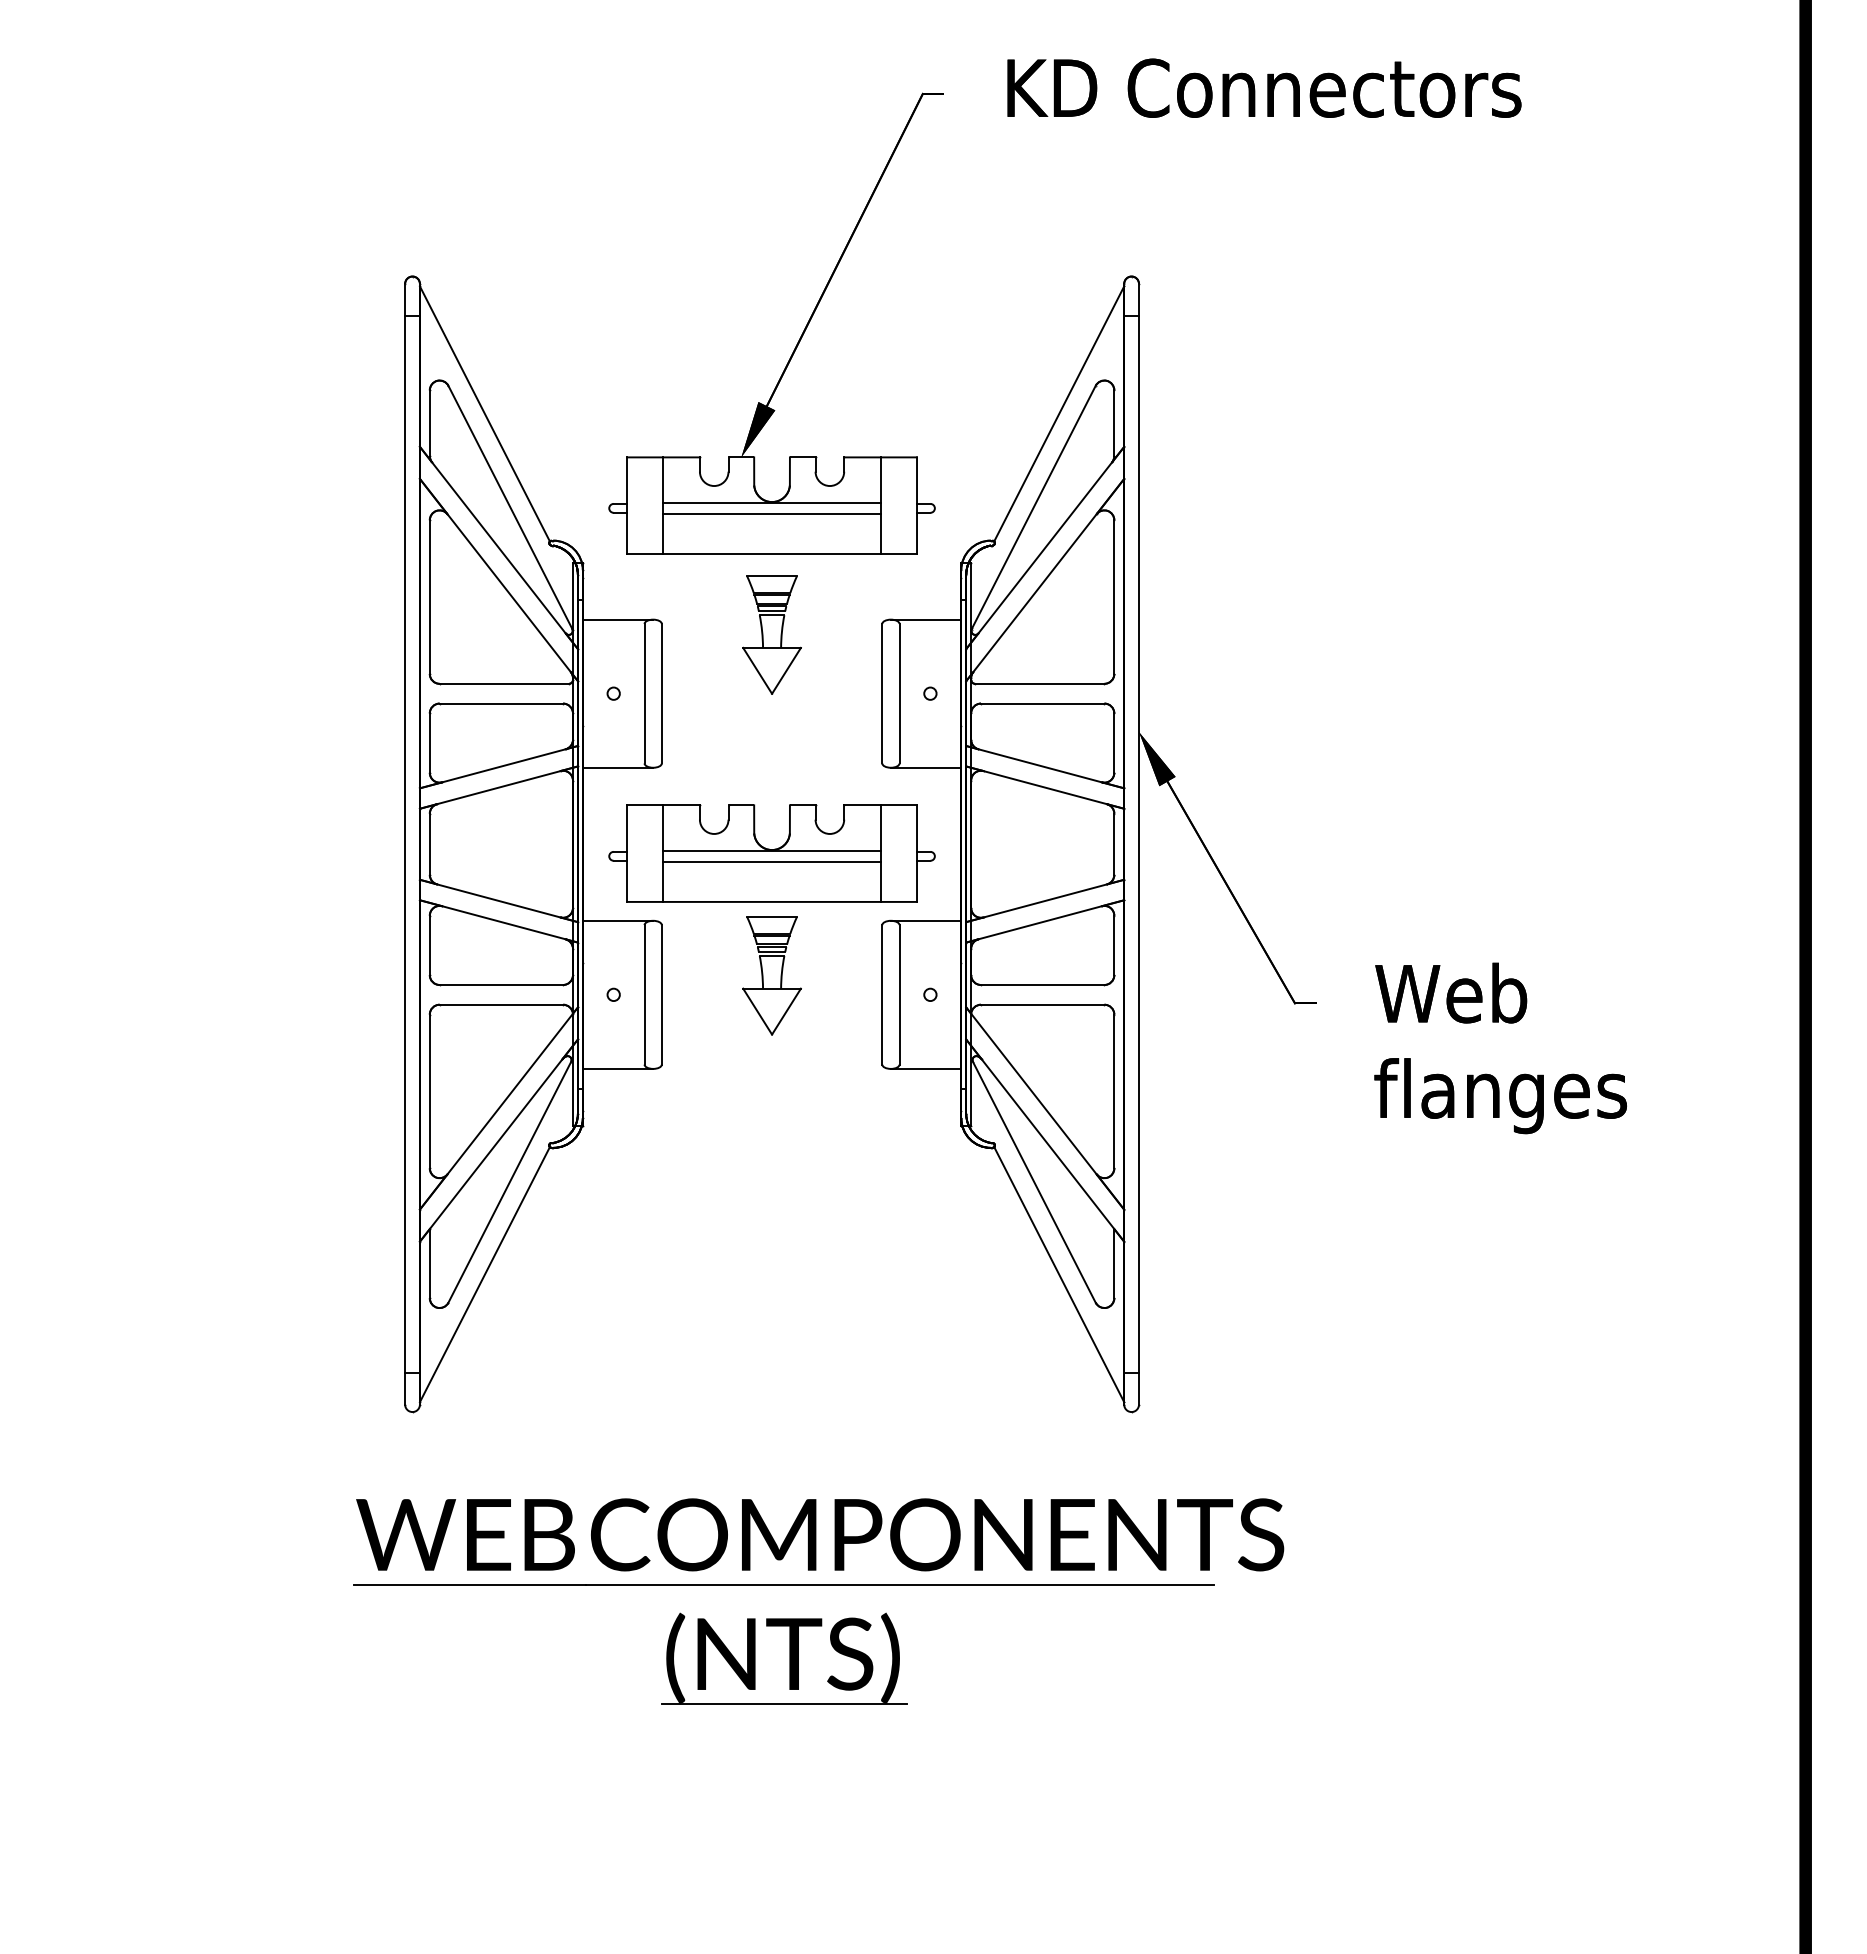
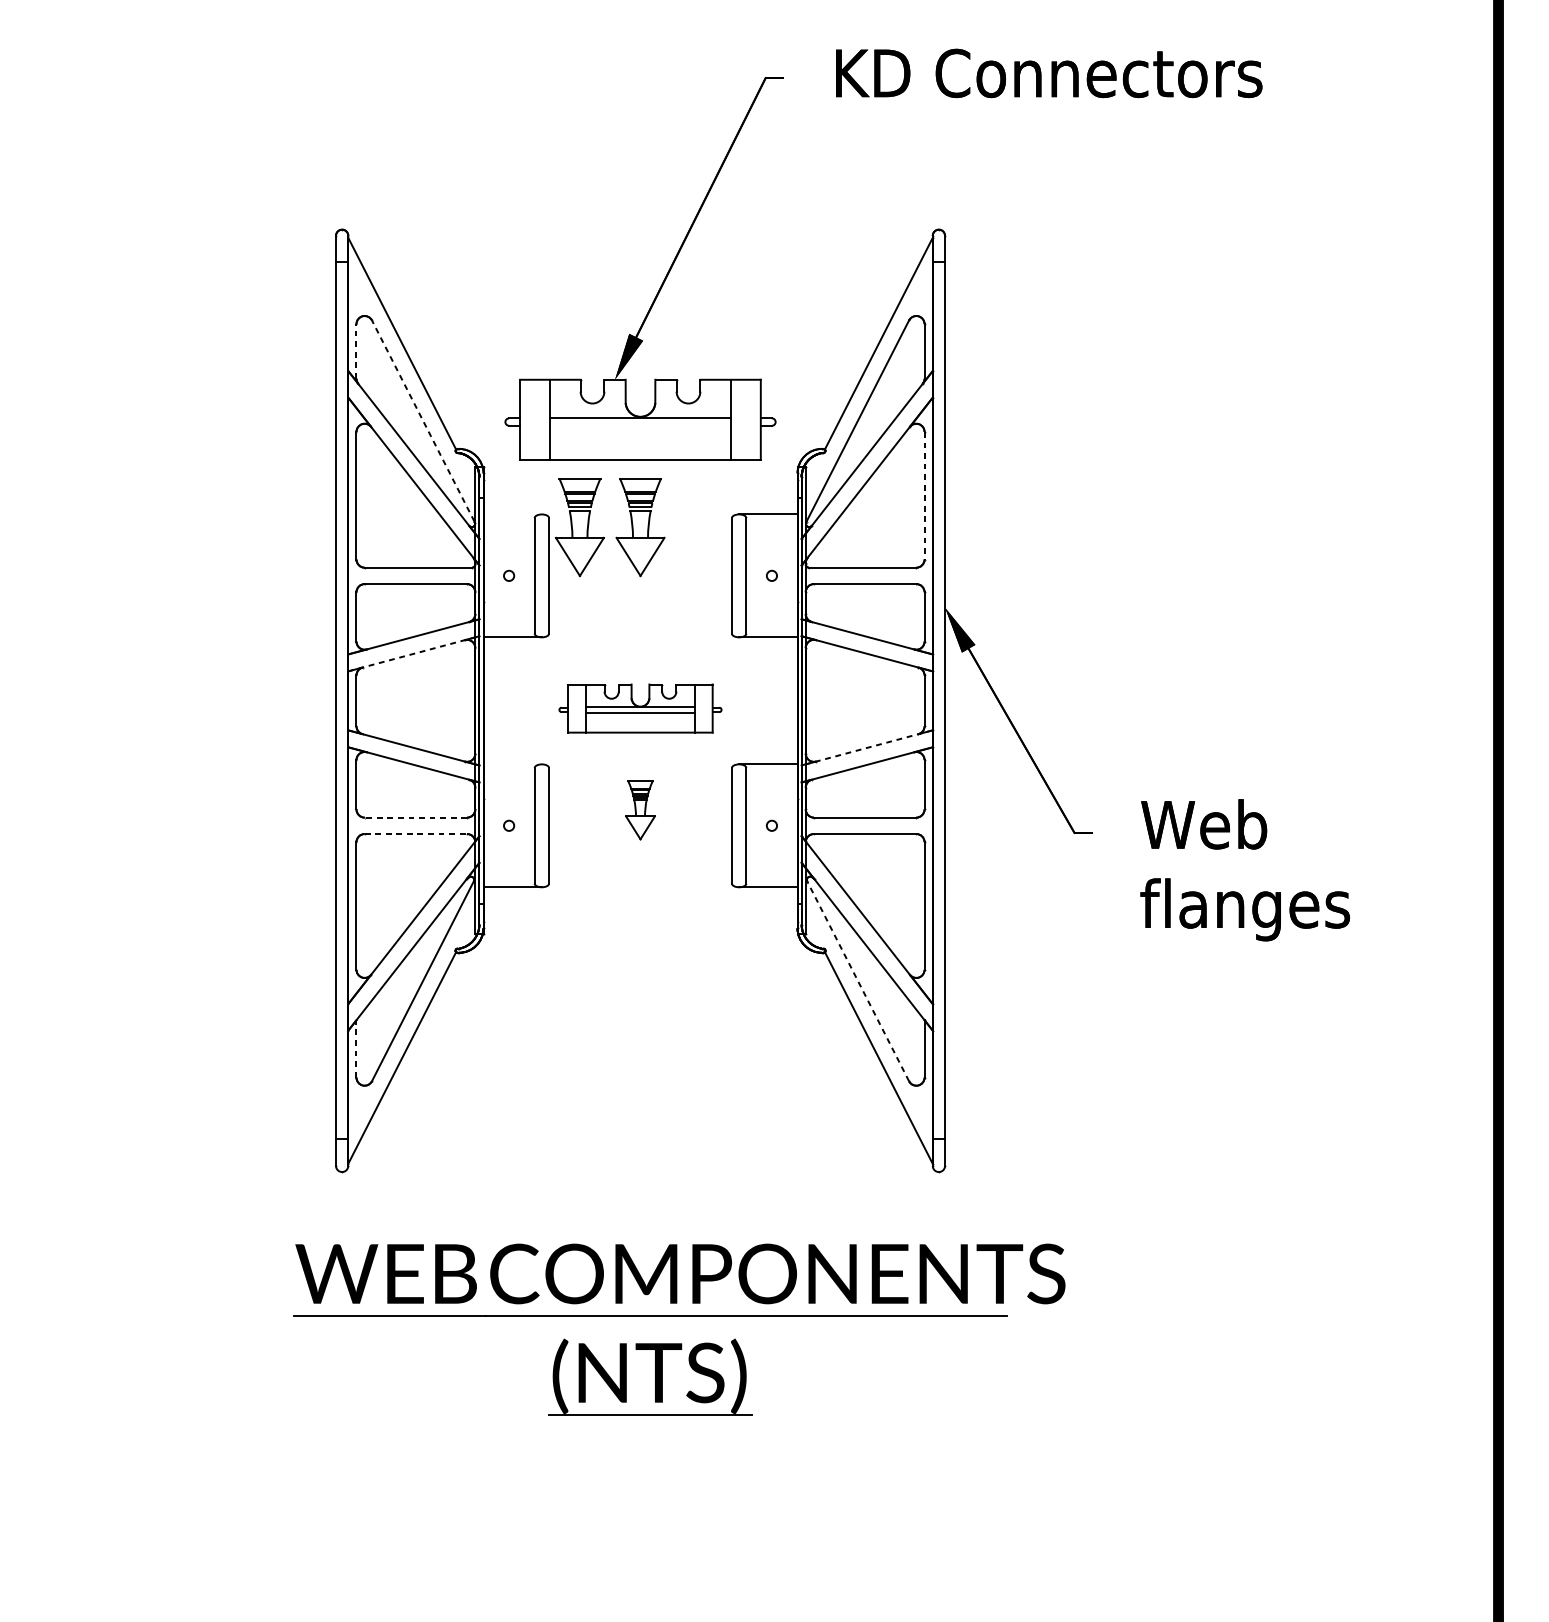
line: (429, 423) -> (356, 351), solid -> dashed
line: (510, 507) -> (423, 421), solid -> dashed
line: (771, 513) -> (640, 426), removed
line: (1114, 597) -> (924, 496), solid -> dashed
line: (617, 619) -> (512, 514), removed
part: (698, 634) -> (579, 526), added
line: (498, 787) -> (413, 653), solid -> dashed
part: (771, 853) -> (640, 708), size x0.6
line: (1045, 900) -> (867, 747), solid -> dashed
line: (617, 920) -> (512, 764), removed
part: (771, 975) -> (640, 809), size x0.6
line: (501, 985) -> (415, 818), solid -> dashed
line: (501, 1004) -> (415, 833), solid -> dashed
line: (1034, 1181) -> (858, 980), solid -> dashed
line: (429, 1263) -> (356, 1048), solid -> dashed

